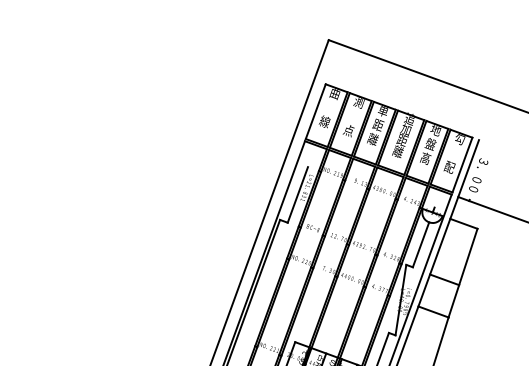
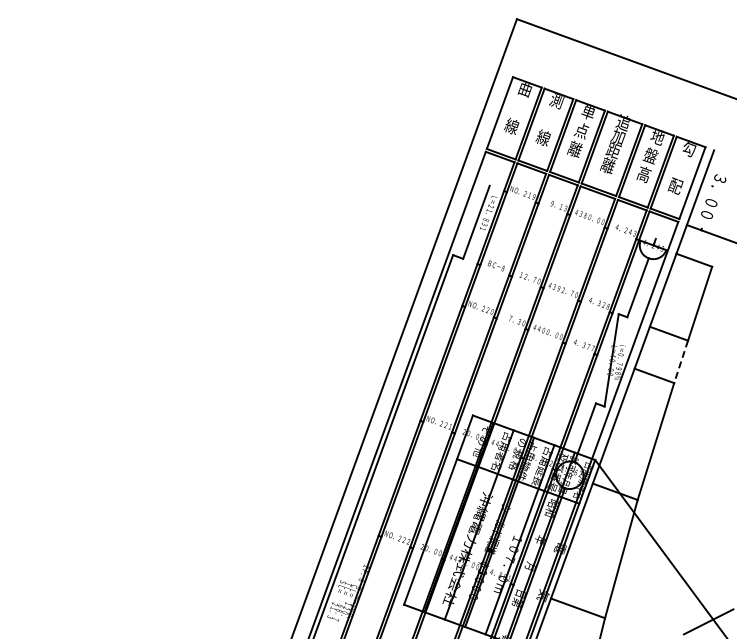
text: (377, 124) -> (581, 130), 距 -> 点
text: (348, 130) -> (542, 137), 点 -> 線
line: (453, 301) -> (680, 362), solid -> dashed

